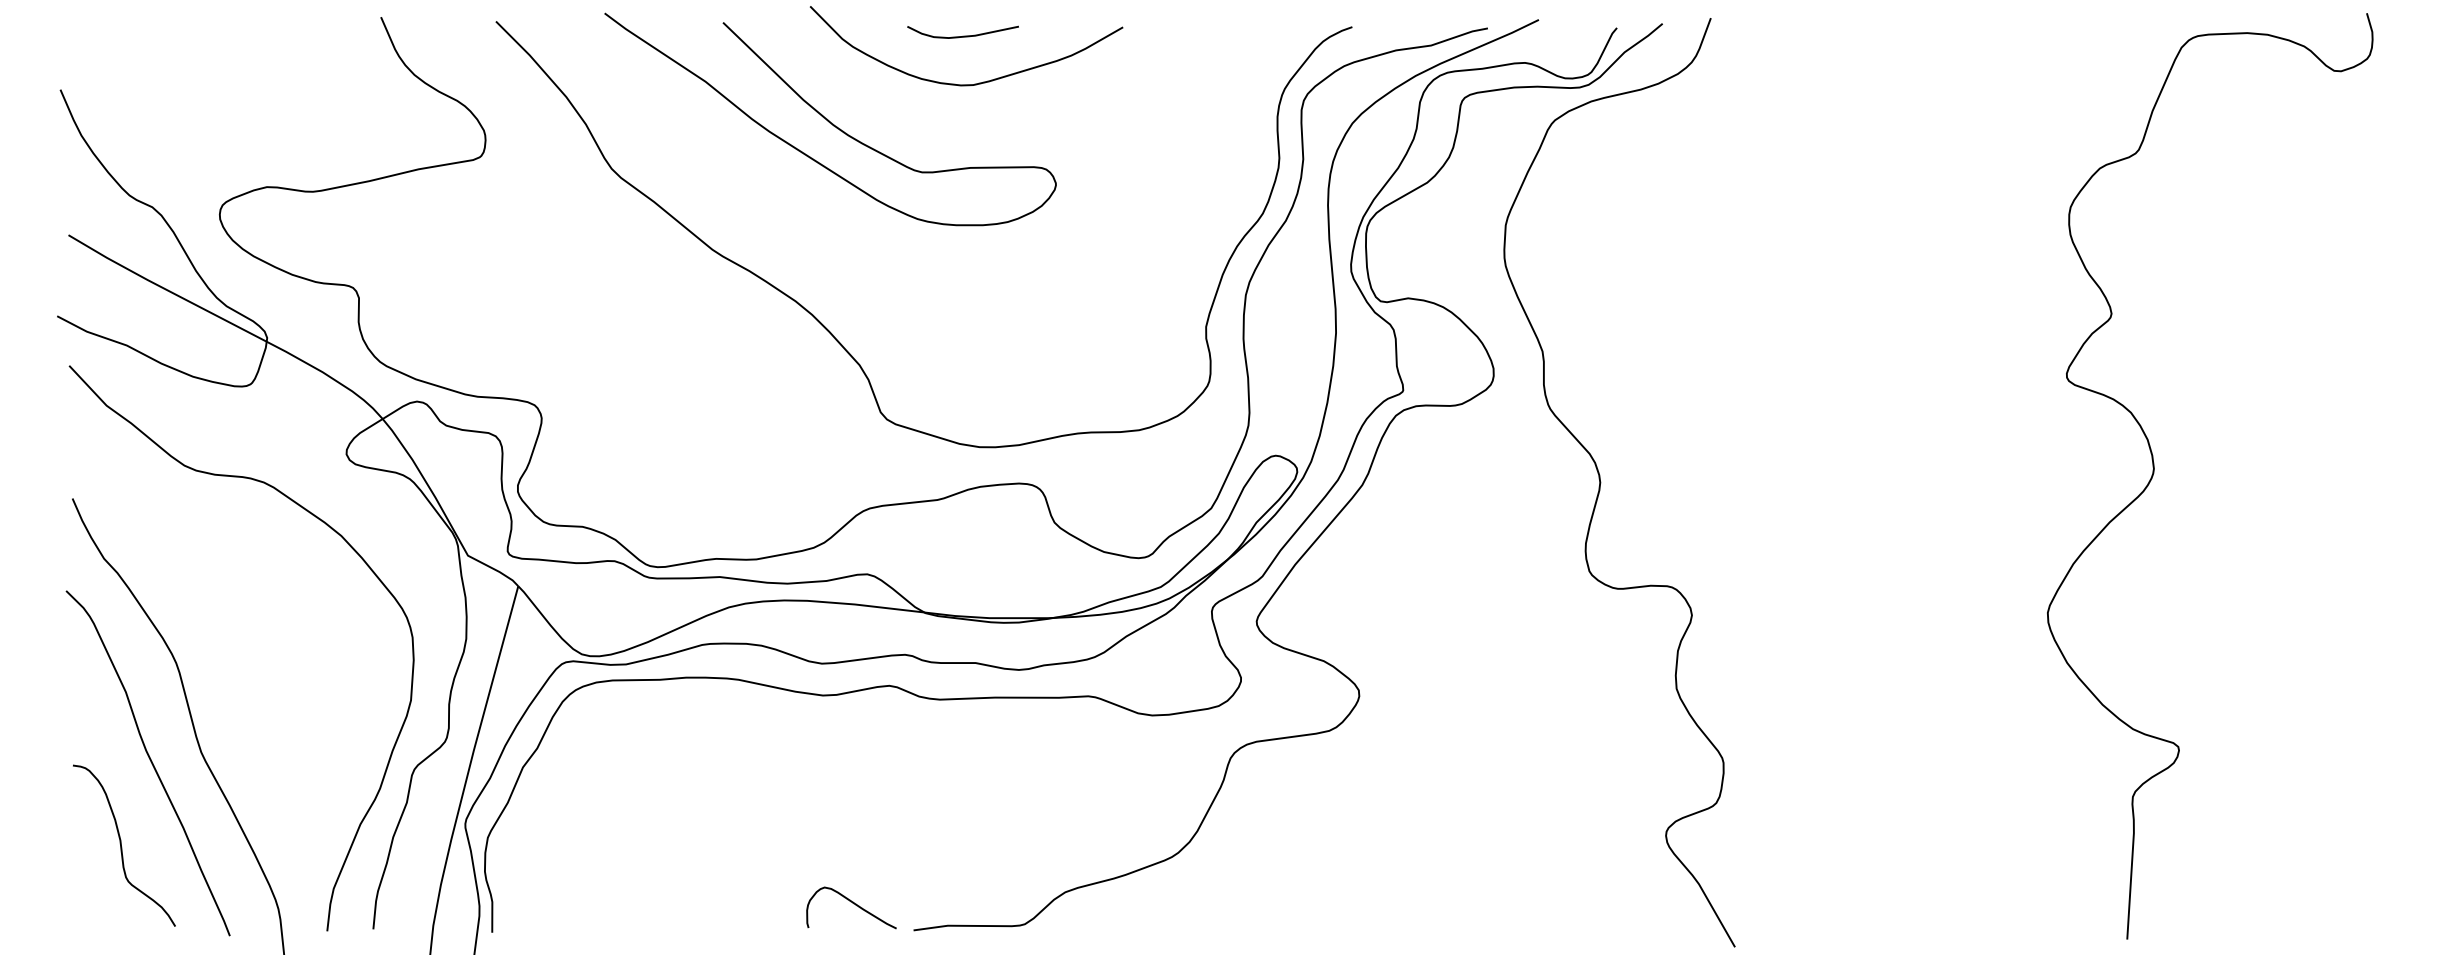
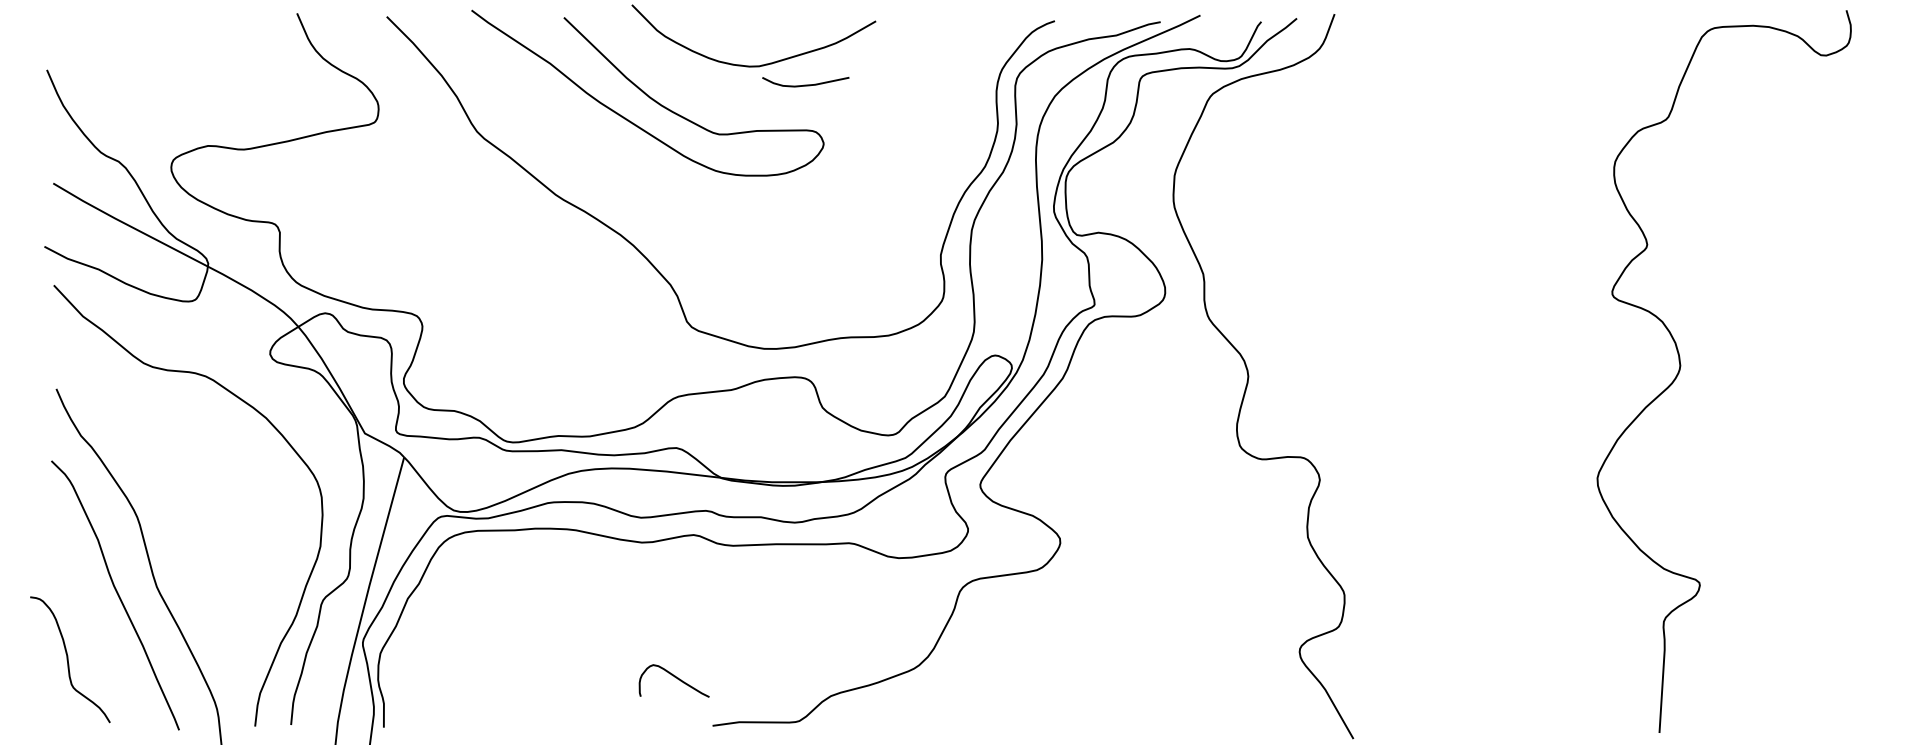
curve: (962, 35) -> (805, 84), moved
curve: (122, 847) -> (68, 661), moved
curve: (853, 904) -> (675, 678), moved

